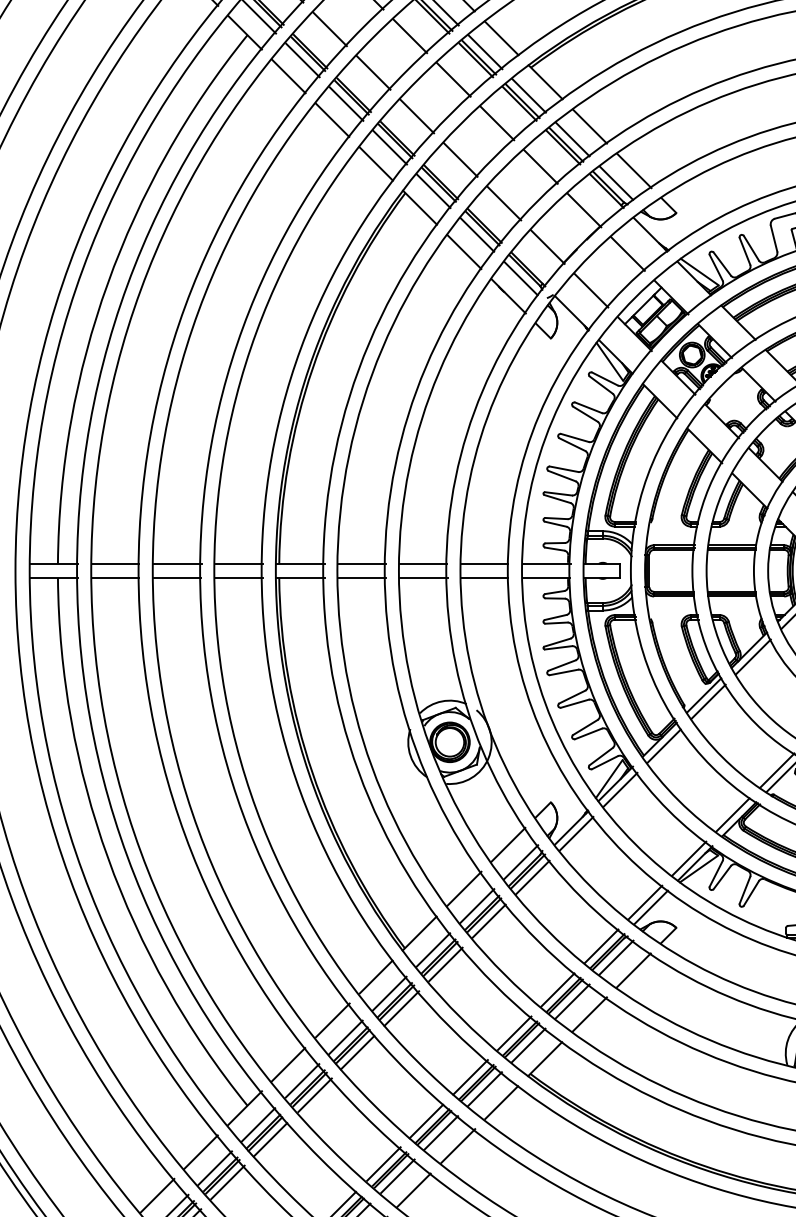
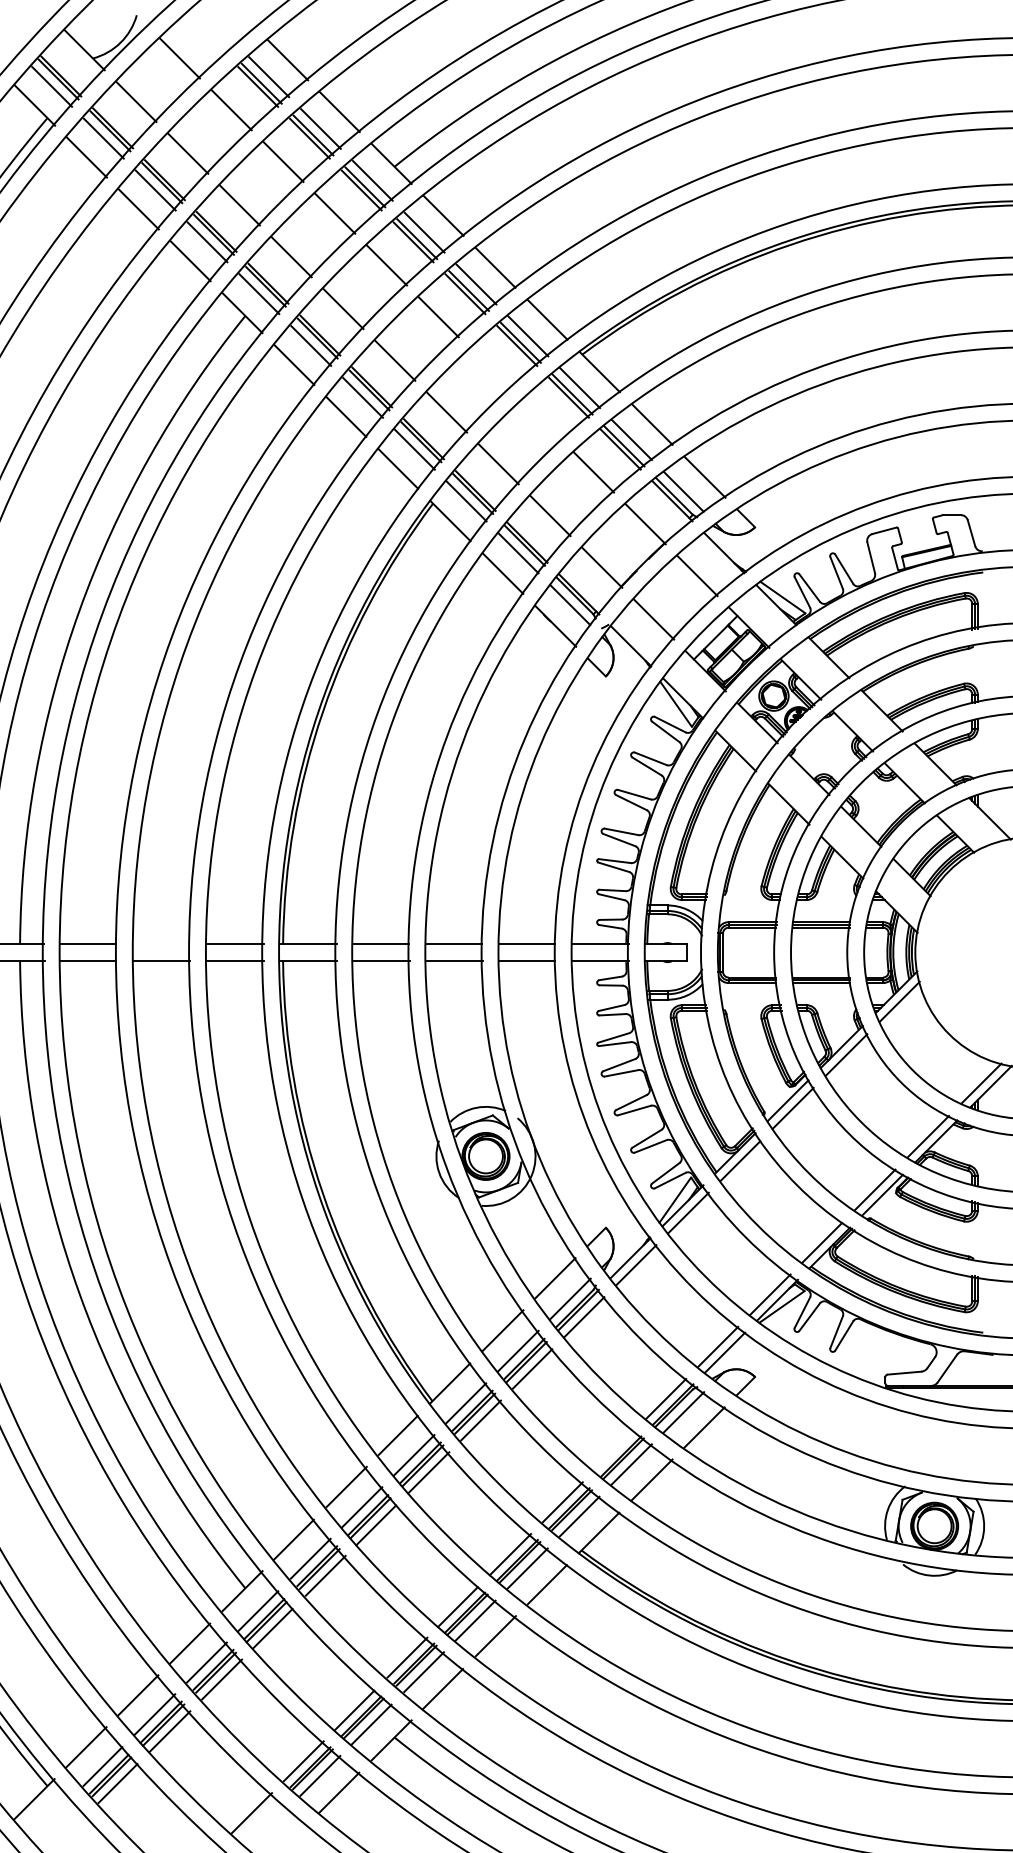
line: (453, 80) -> (490, 369), removed
line: (497, 123) -> (542, 420), removed
line: (177, 564) -> (162, 944), removed
line: (558, 989) -> (614, 1450), removed

